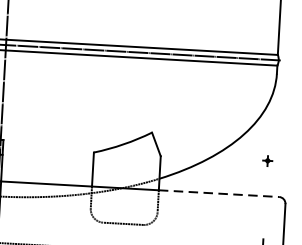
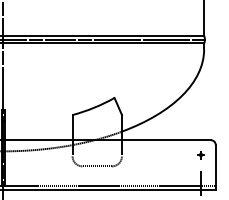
part: (267, 161) -> (200, 155), moved
line: (219, 194) -> (166, 140), dashed -> solid

